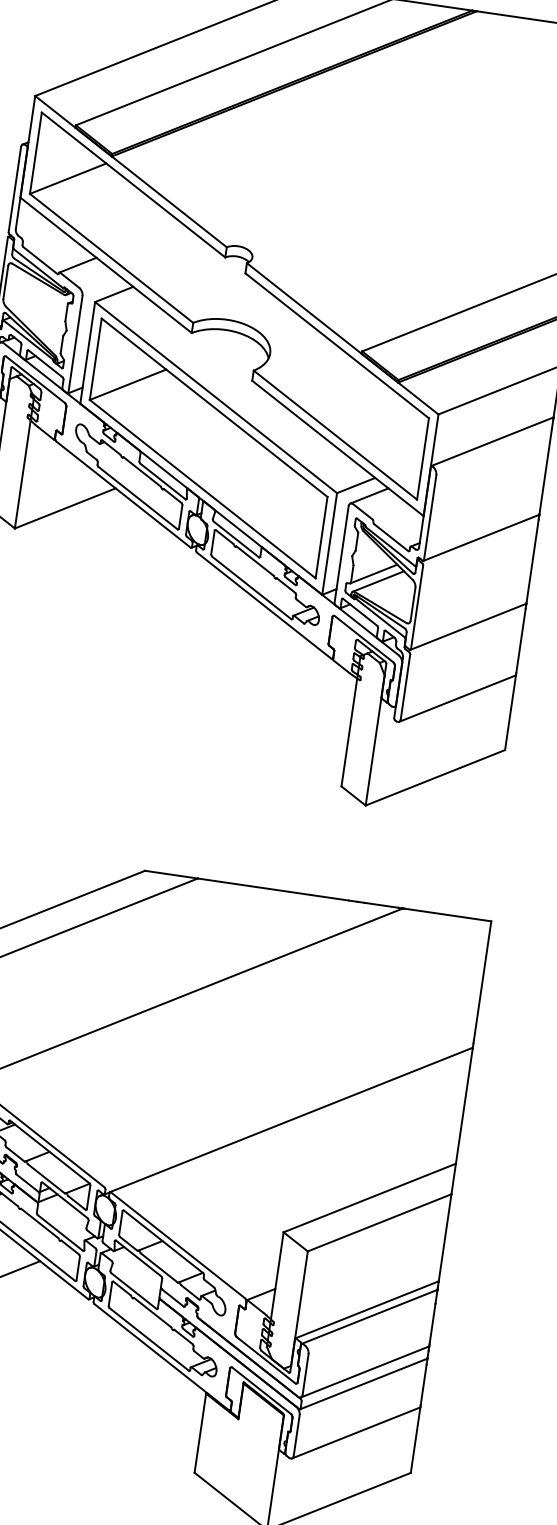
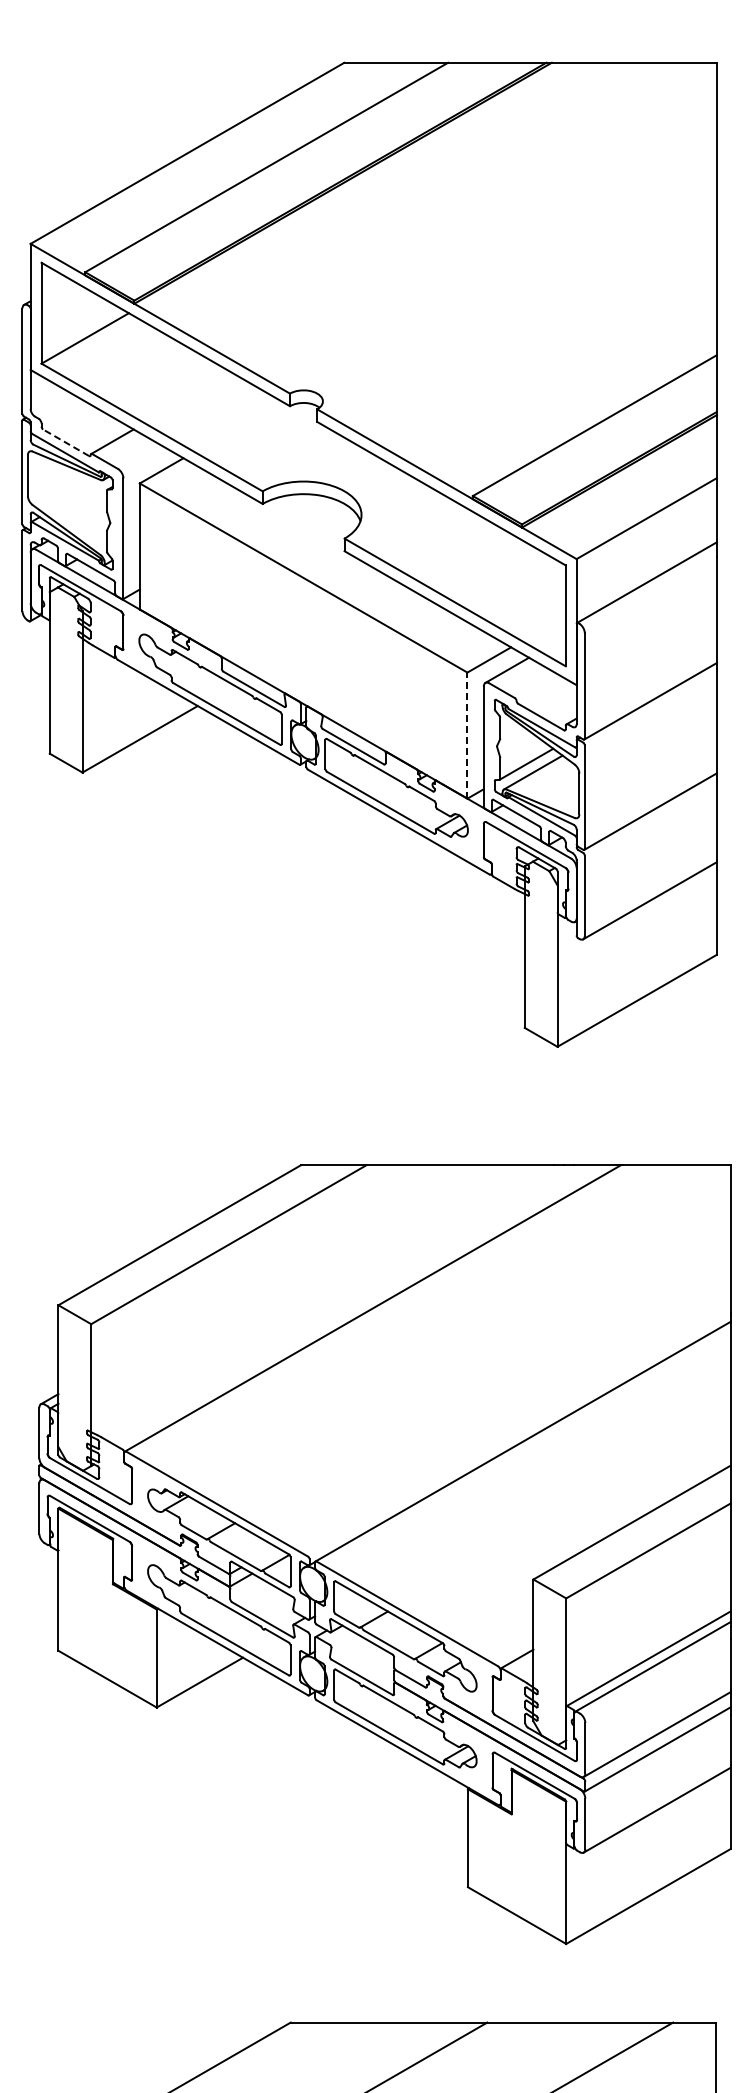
line: (39, 260) -> (65, 442), solid -> dashed
part: (208, 447) -> (303, 640), removed
line: (329, 543) -> (467, 735), solid -> dashed

